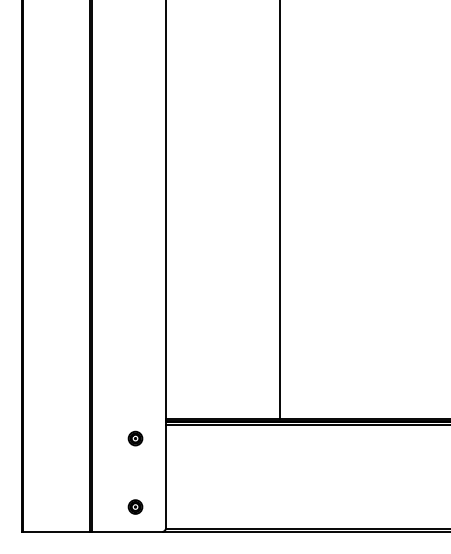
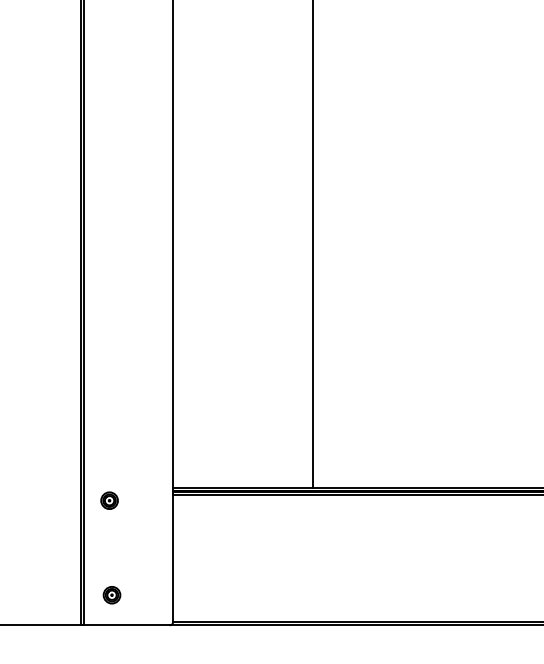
part: (135, 438) -> (109, 500), moved
part: (135, 506) -> (111, 594), moved

